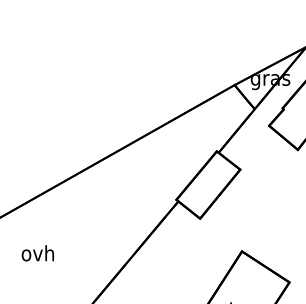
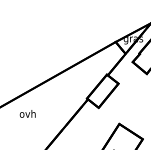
text: (37, 252) -> (27, 113), moved

